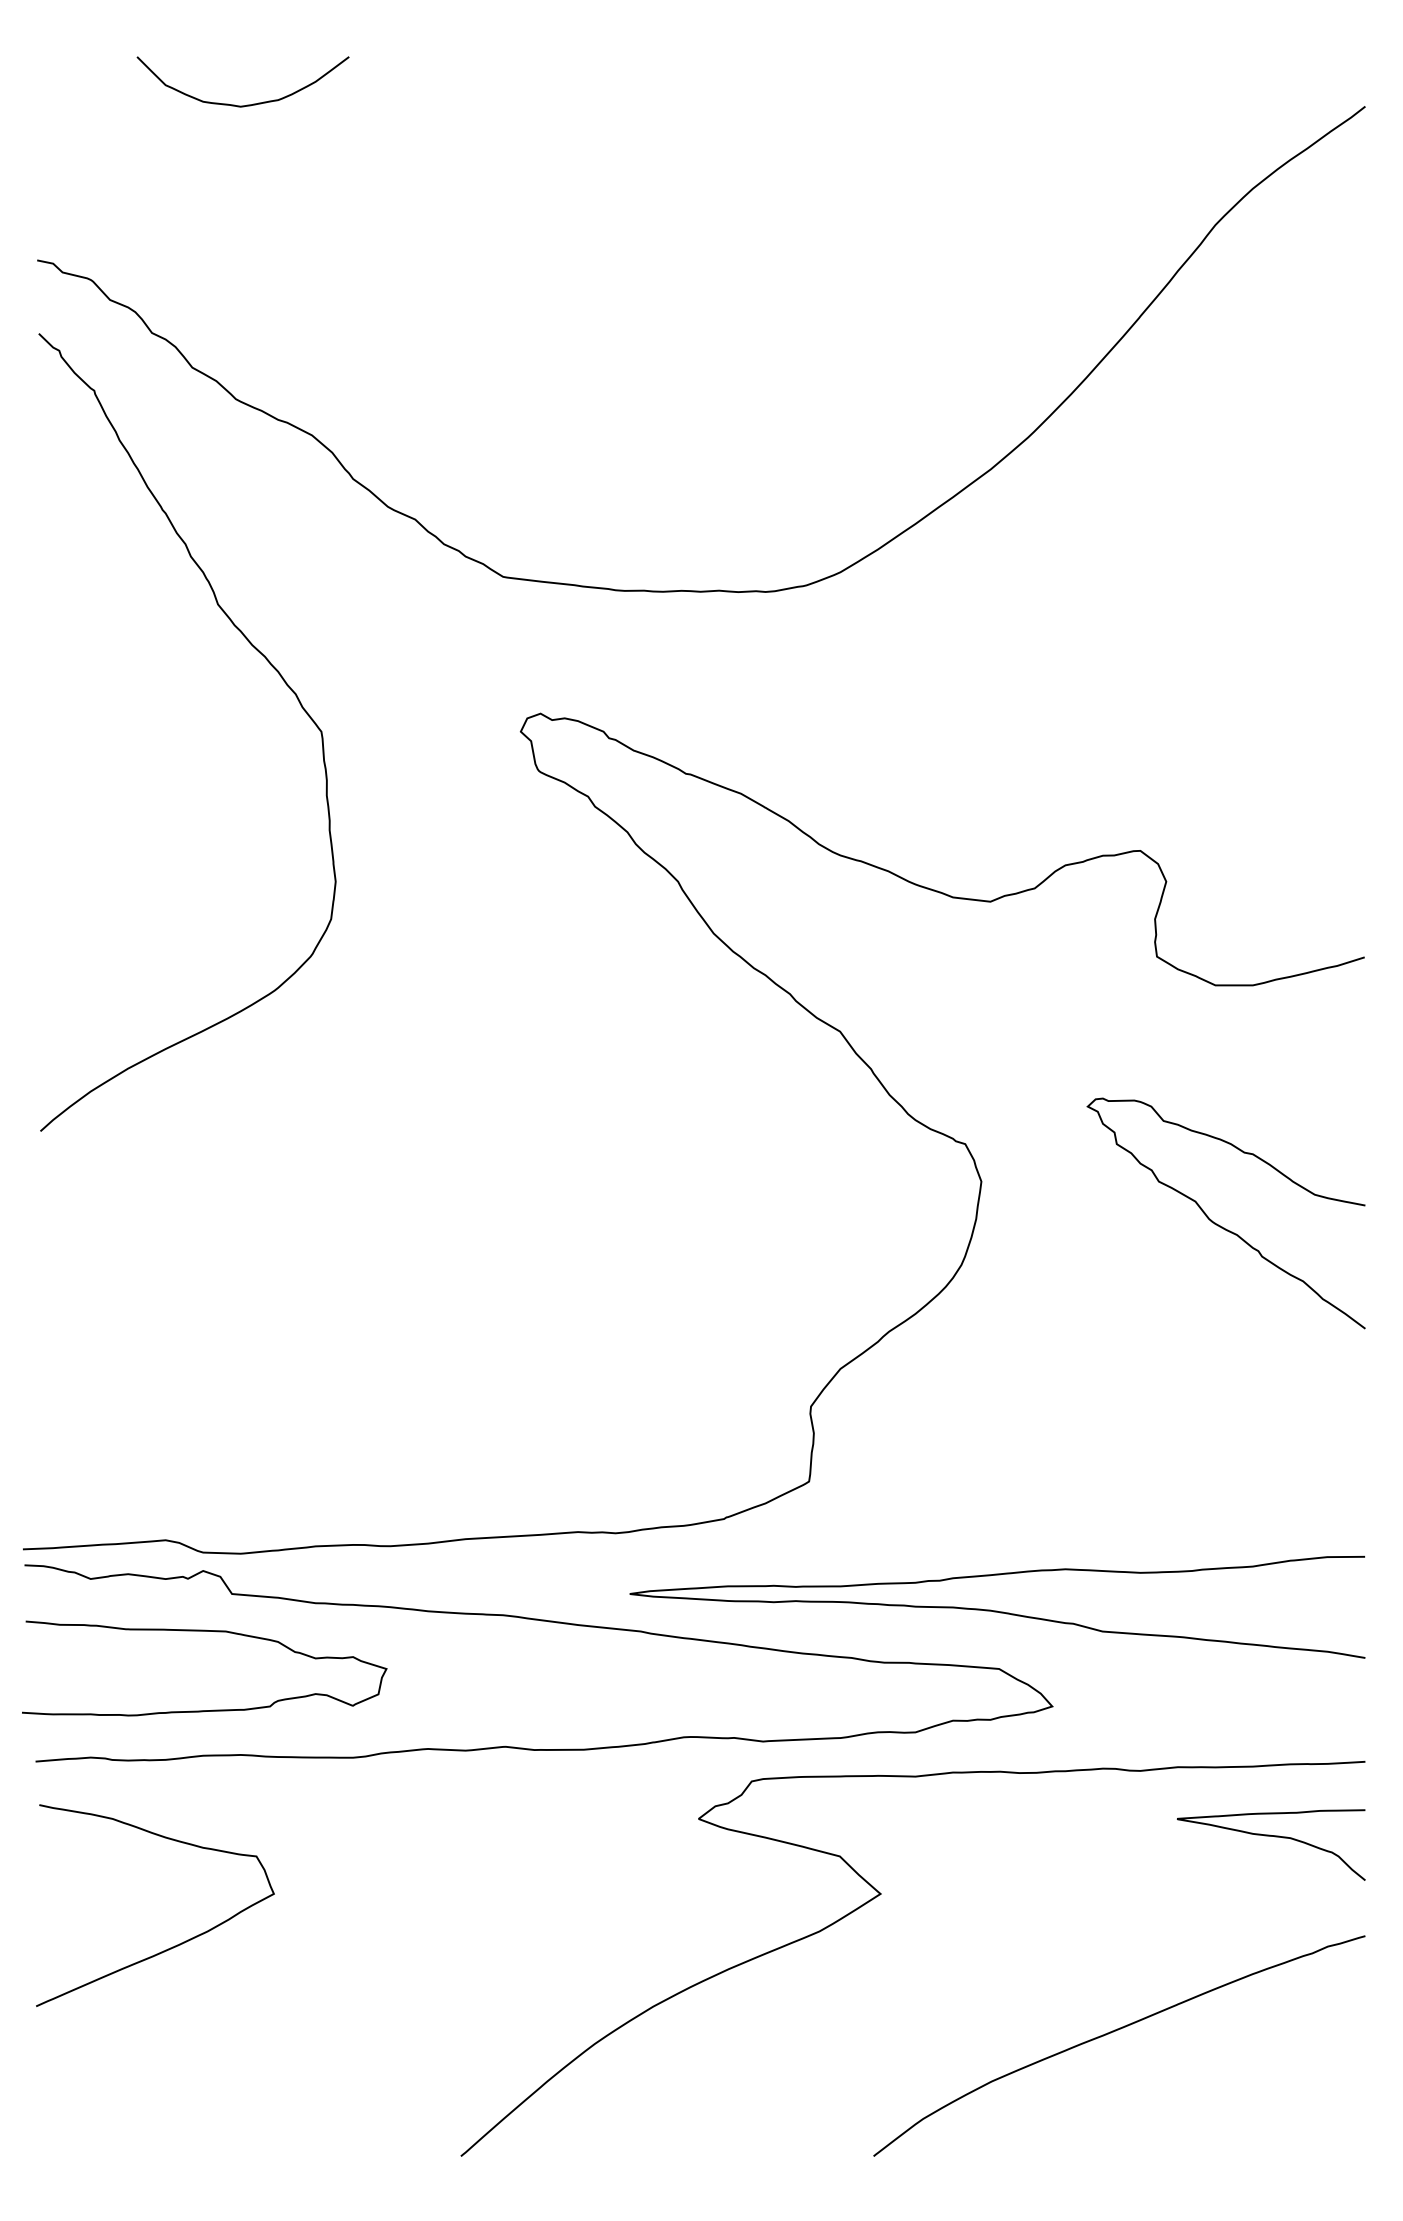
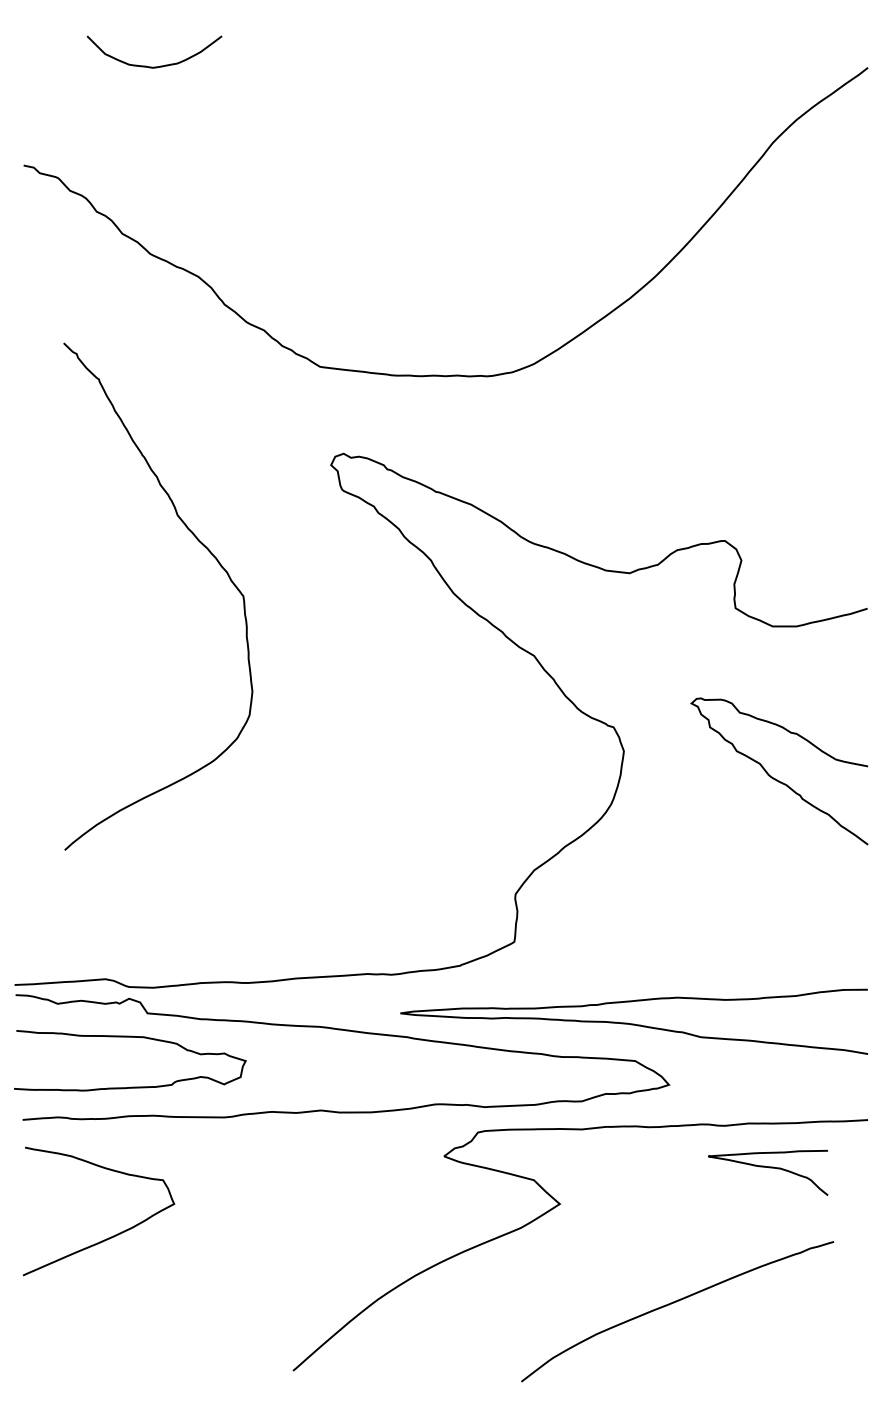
curve: (260, 655) -> (204, 547), moved
curve: (1271, 1838) -> (768, 1168), moved
curve: (1114, 2033) -> (674, 1303), moved

